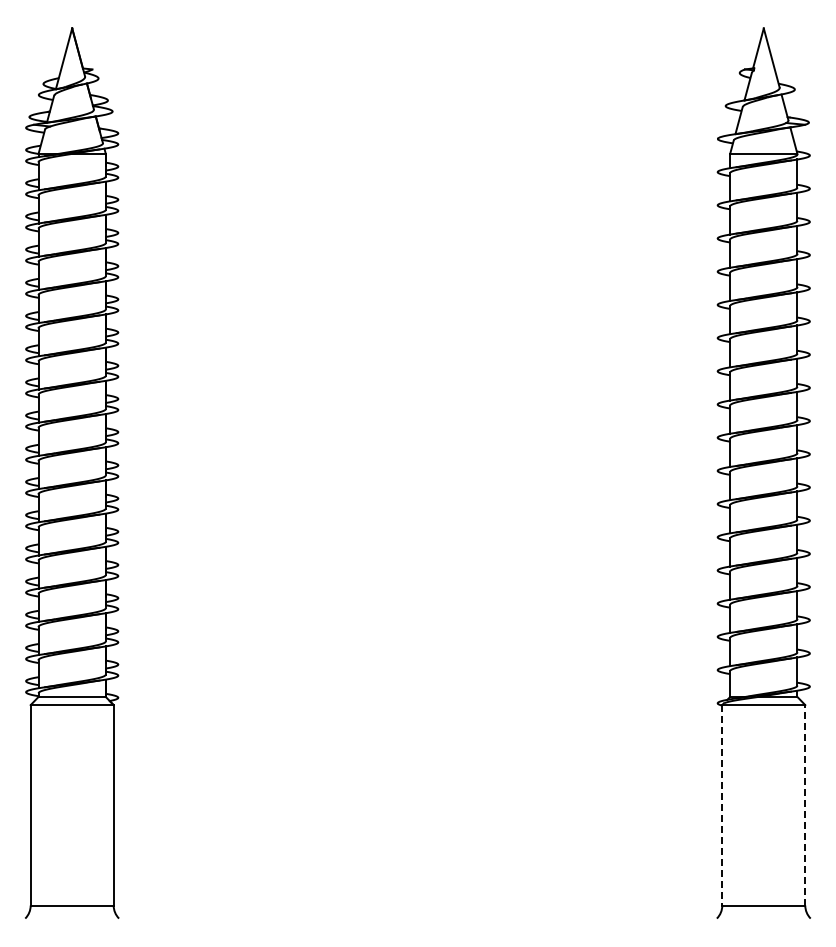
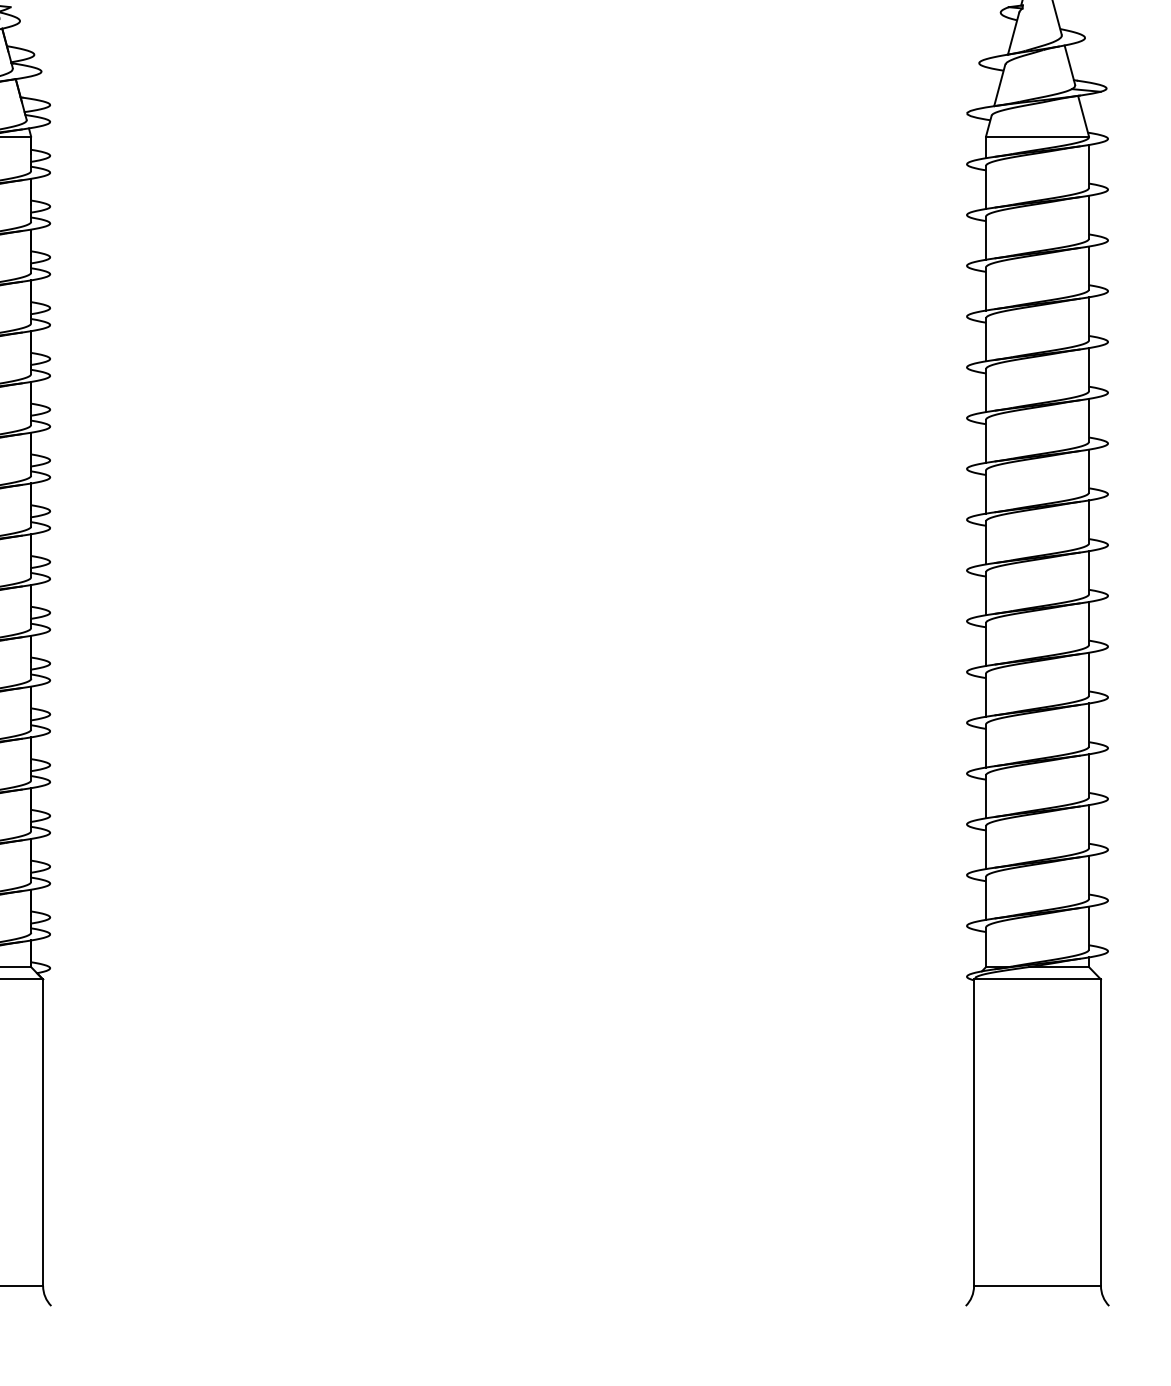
line: (805, 804) -> (1101, 1131), dashed -> solid
line: (722, 805) -> (974, 1133), dashed -> solid

